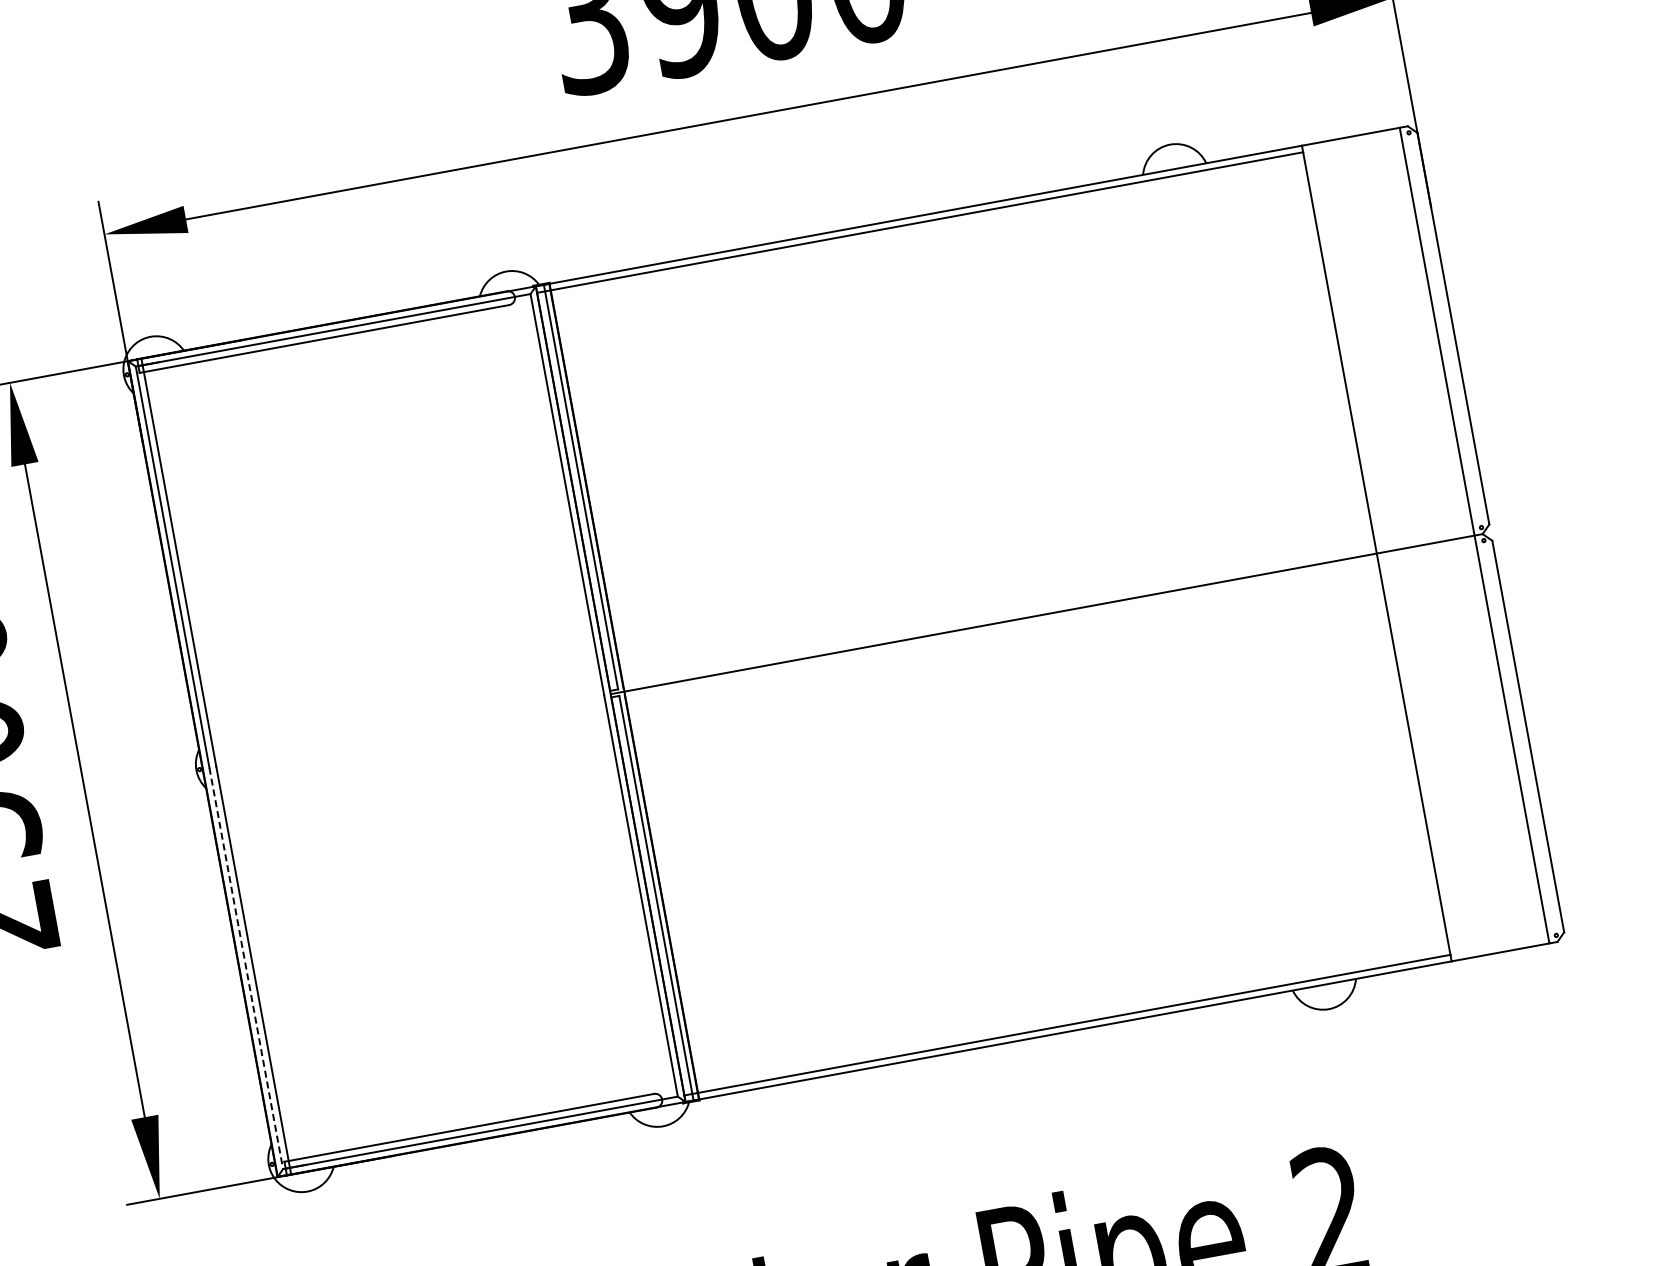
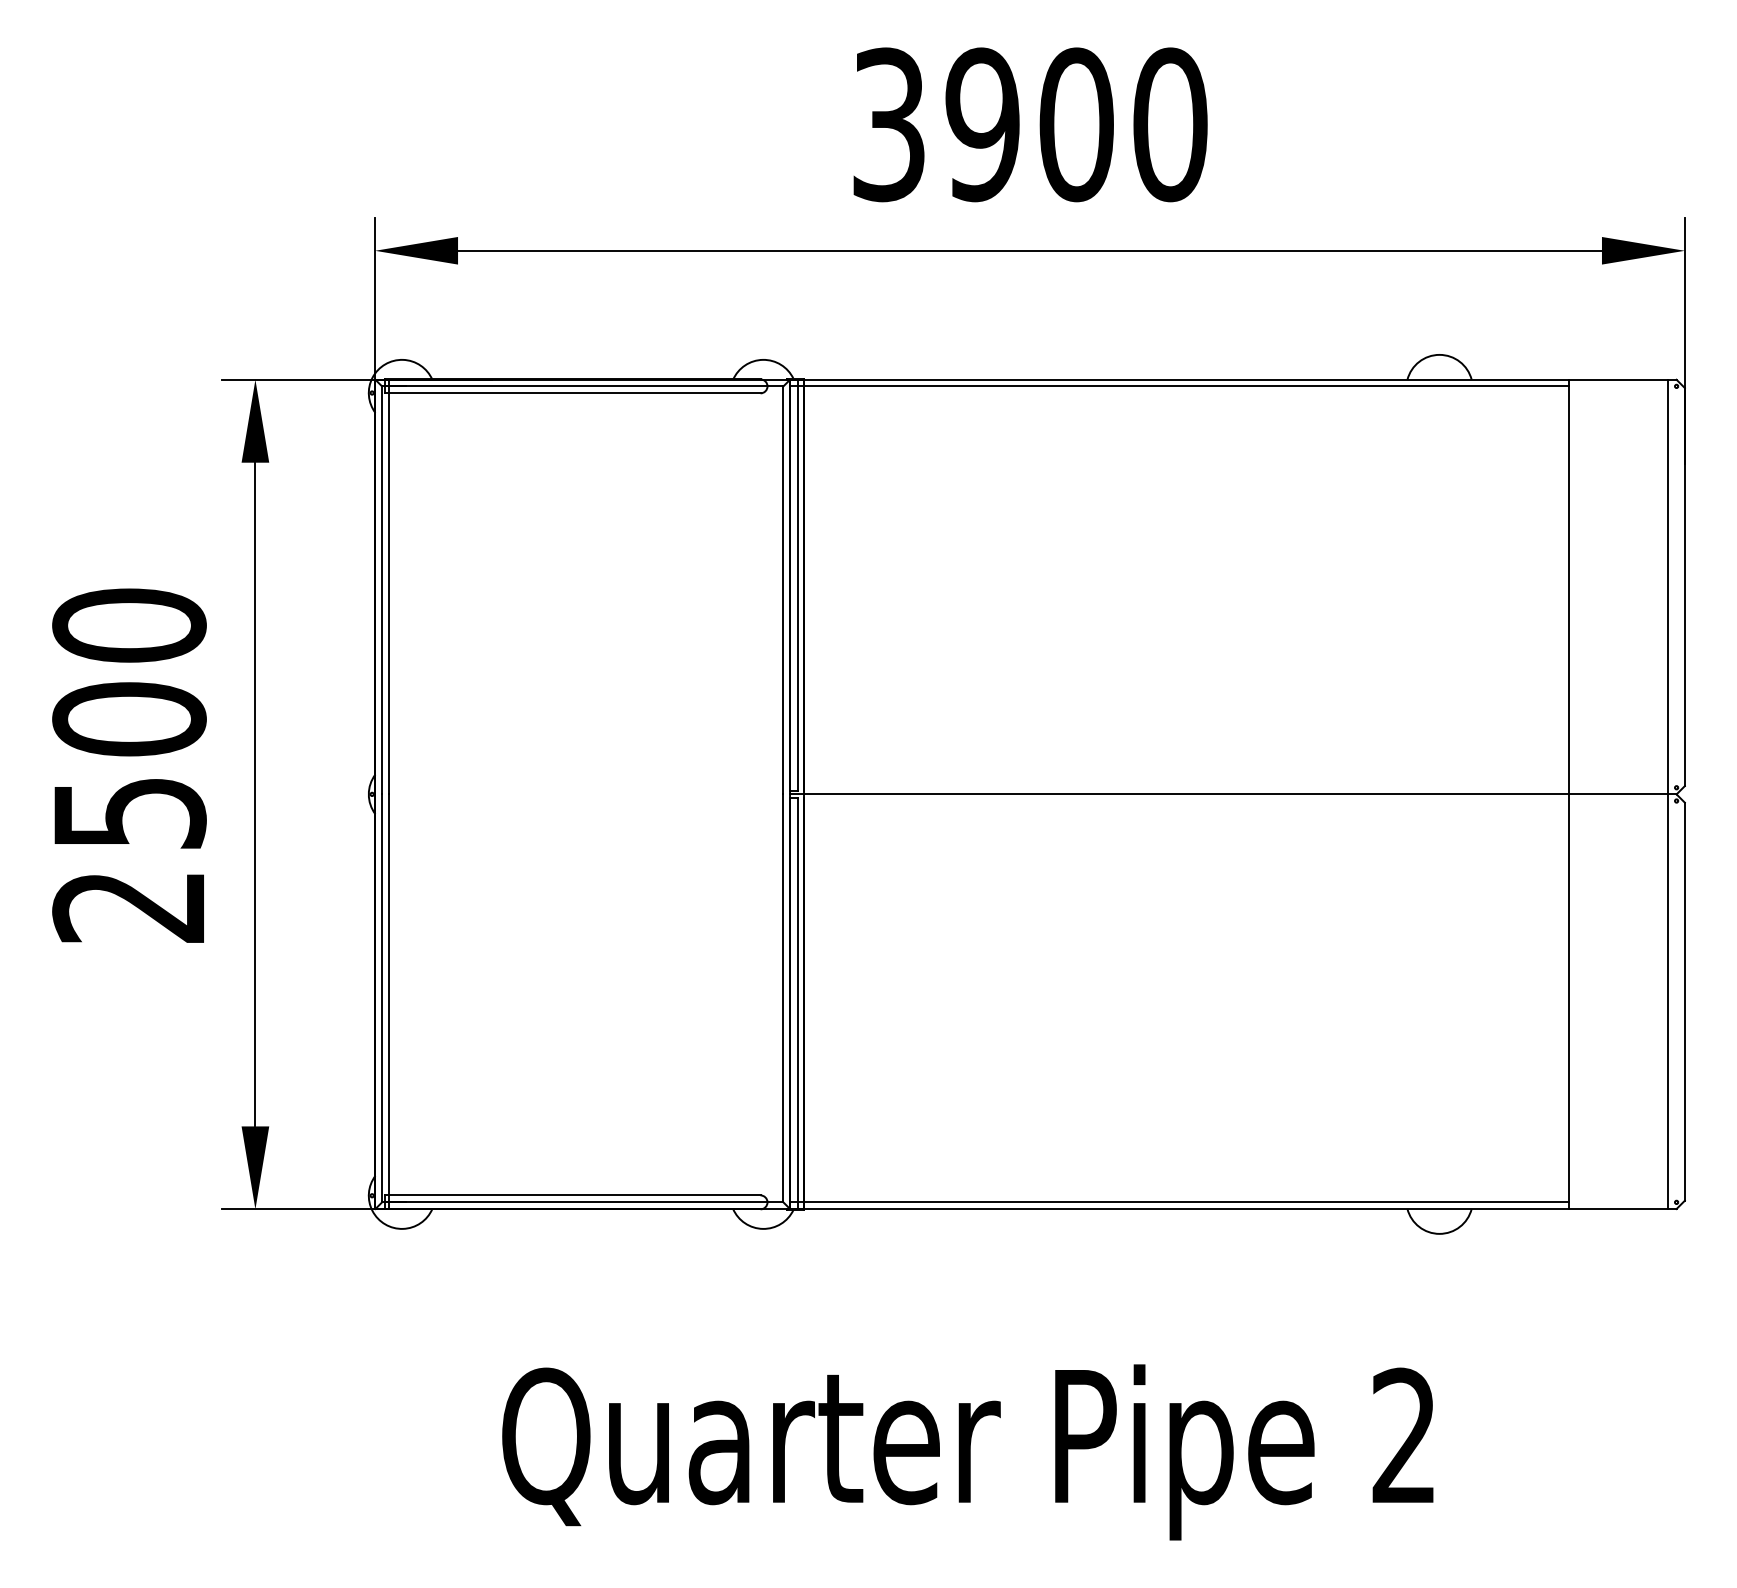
line: (246, 968) -> (382, 998), dashed -> solid

